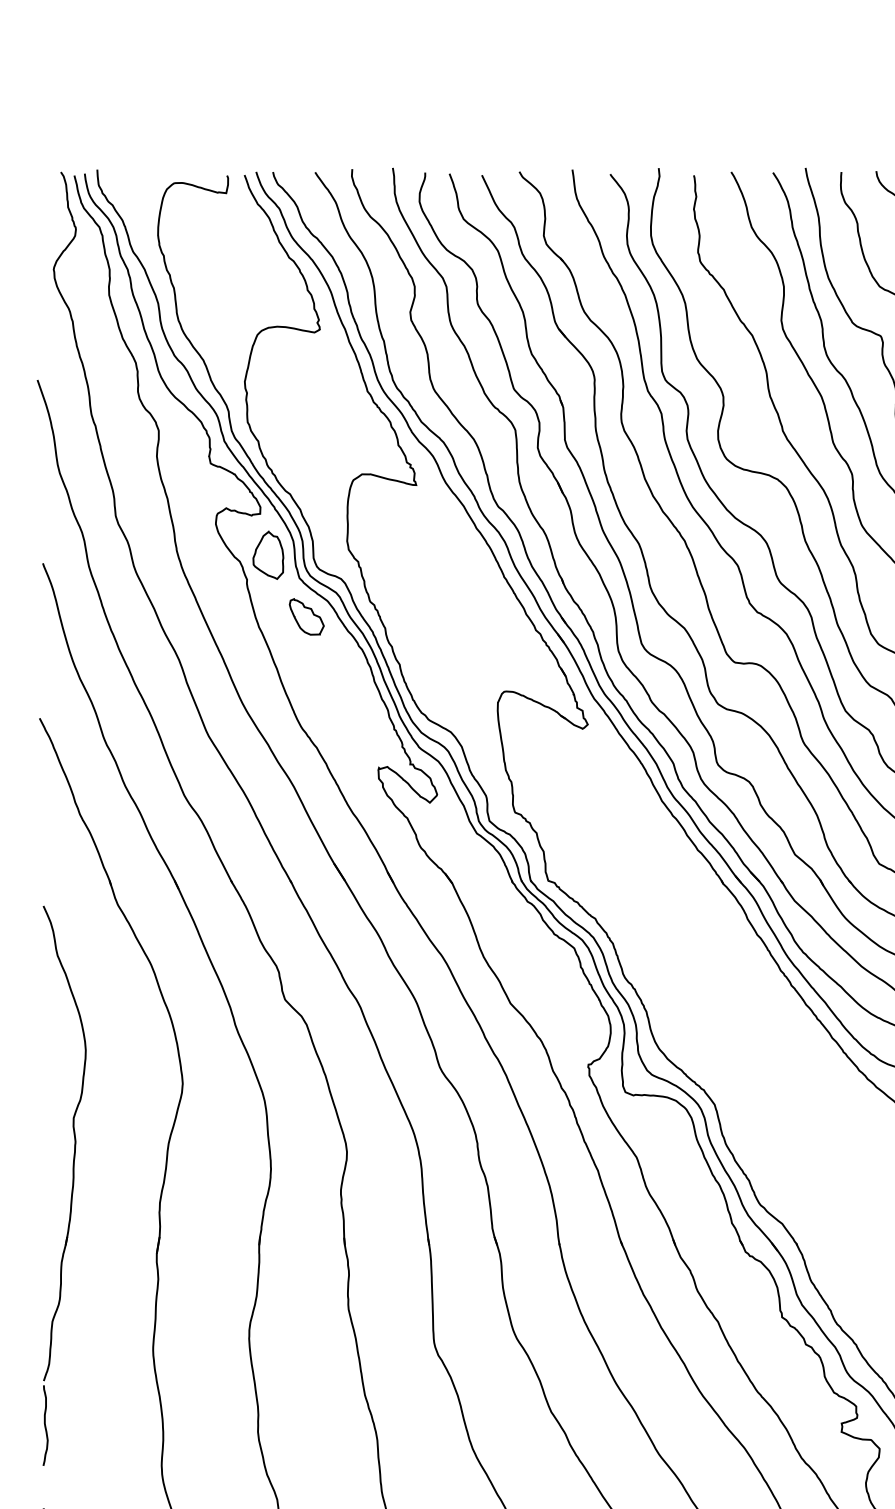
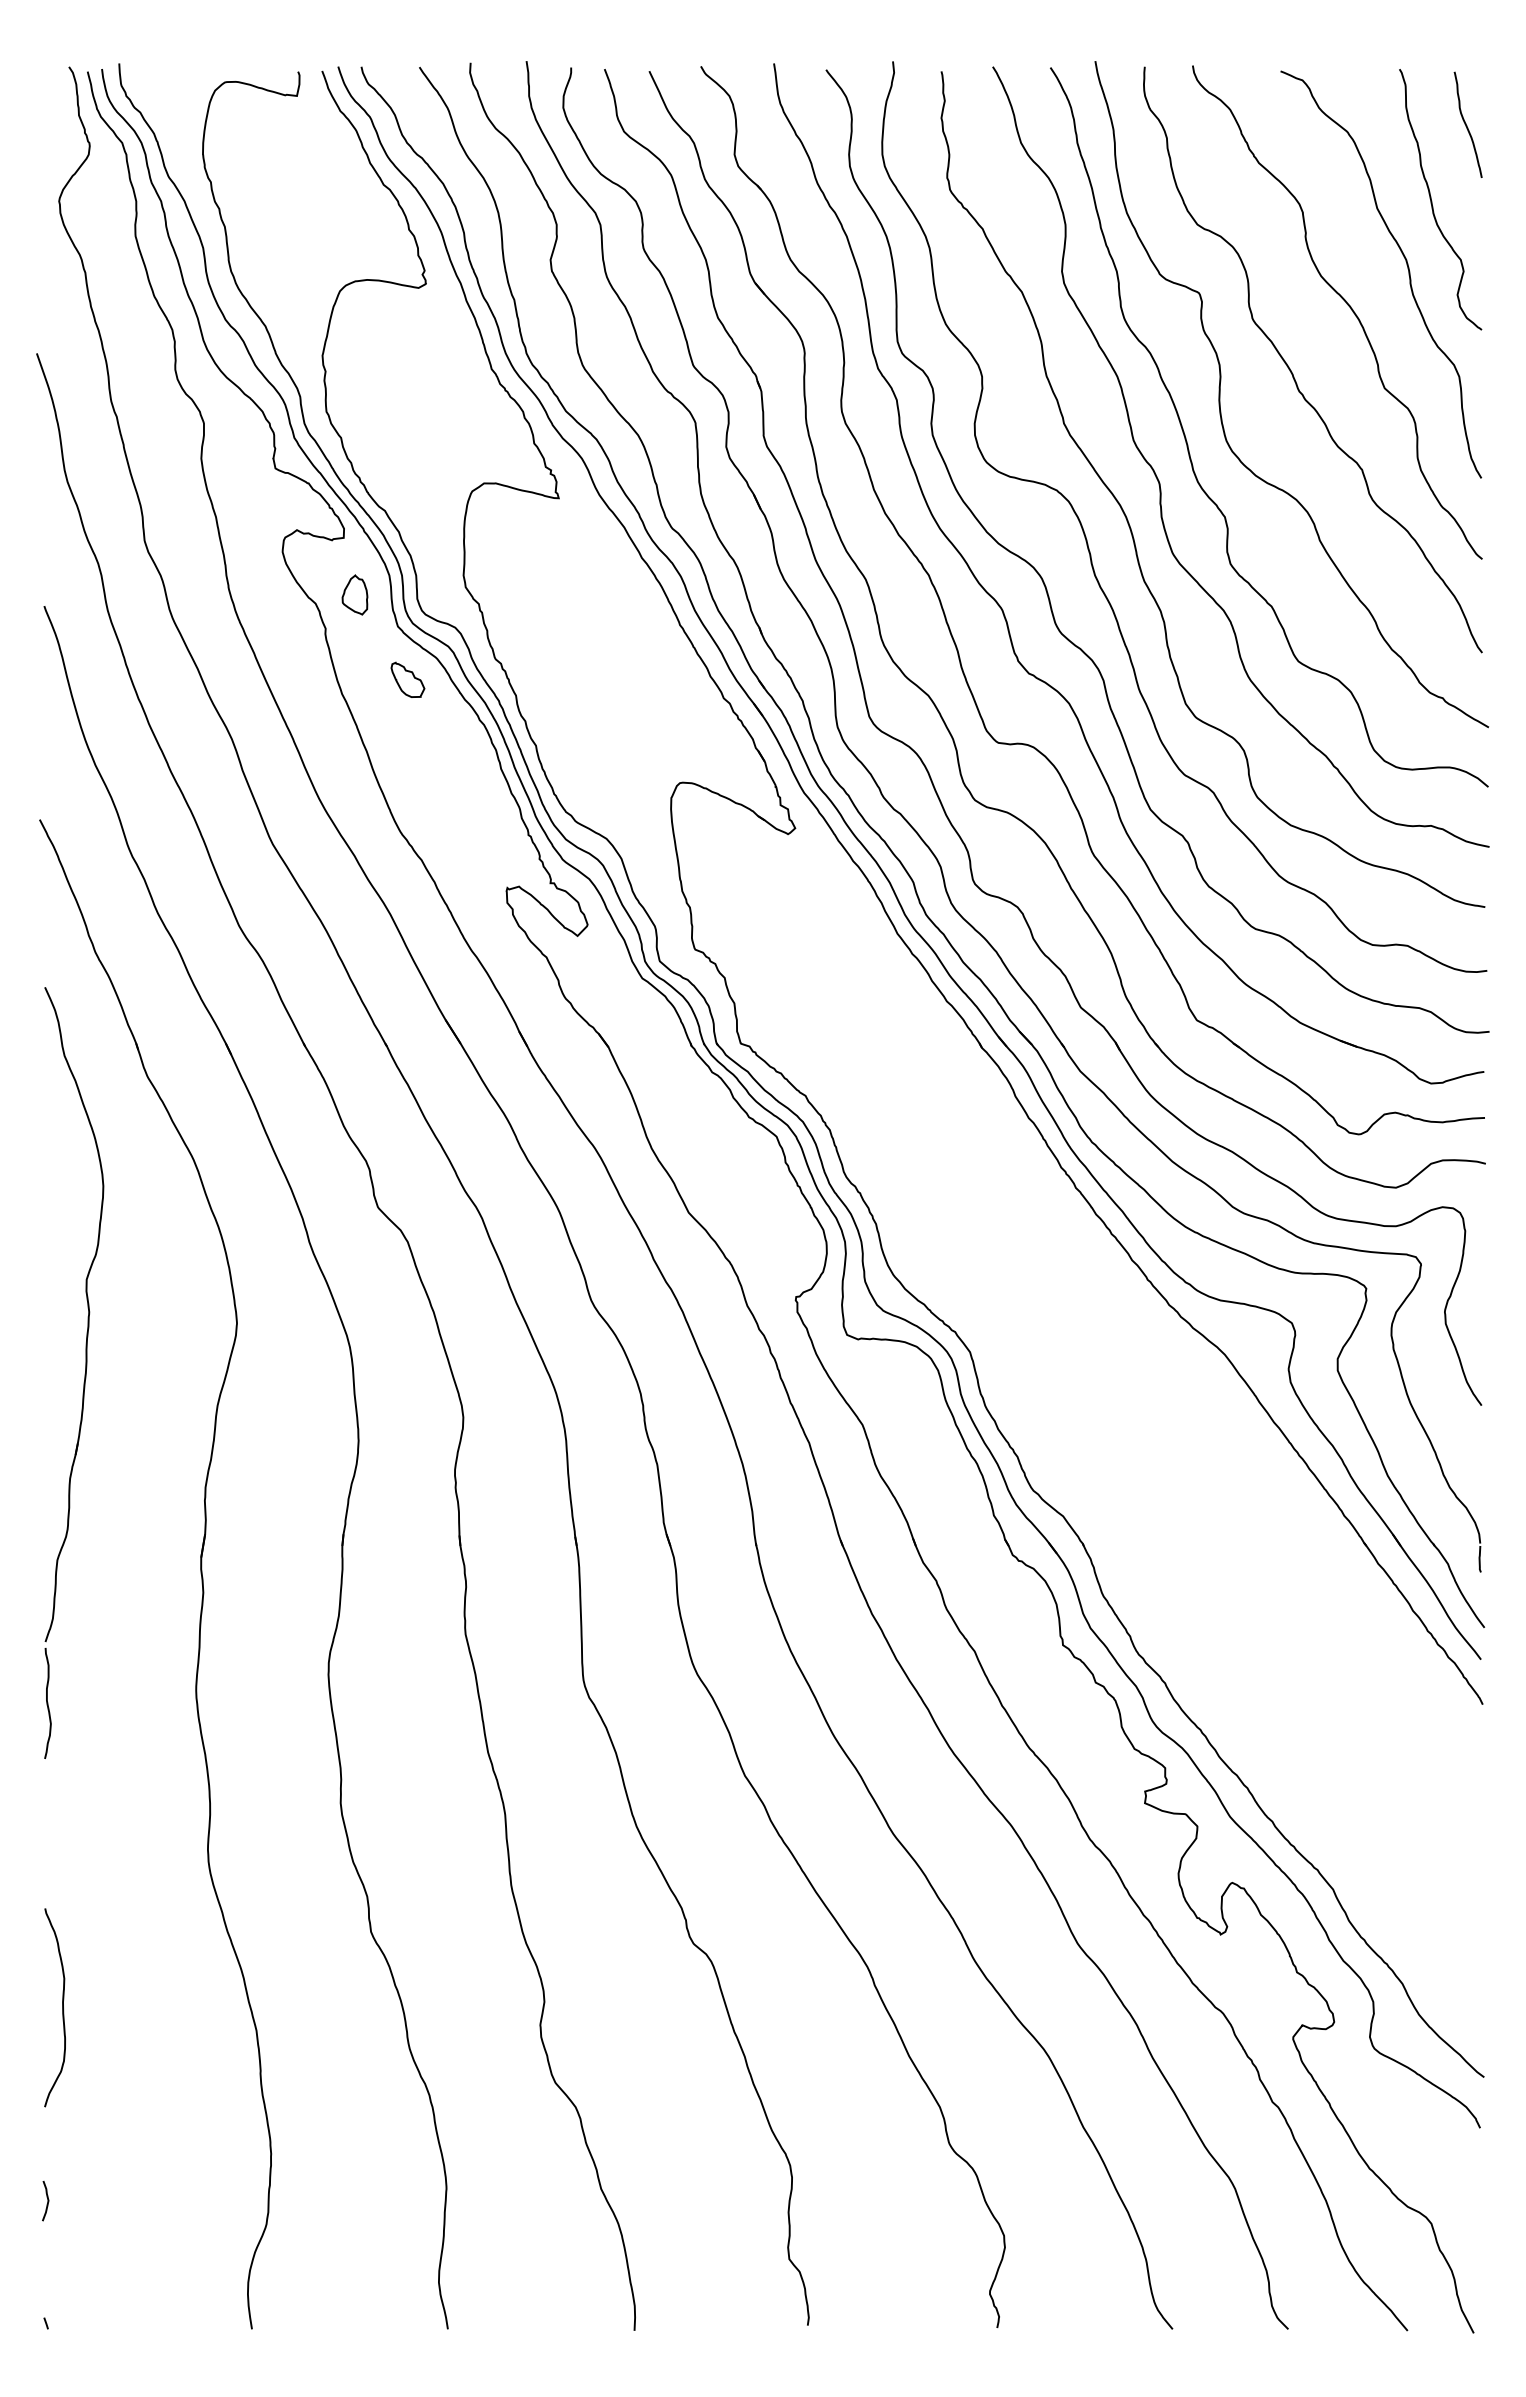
part: (268, 554) -> (354, 594), size x0.6
part: (306, 616) -> (407, 679), size x0.7
part: (72, 1186) -> (84, 1374), moved

